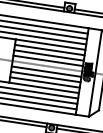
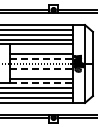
line: (49, 50) -> (41, 49), removed
line: (49, 61) -> (42, 59), solid -> dashed
line: (47, 71) -> (42, 68), solid -> dashed
line: (45, 76) -> (41, 73), removed
line: (45, 88) -> (42, 83), solid -> dashed

